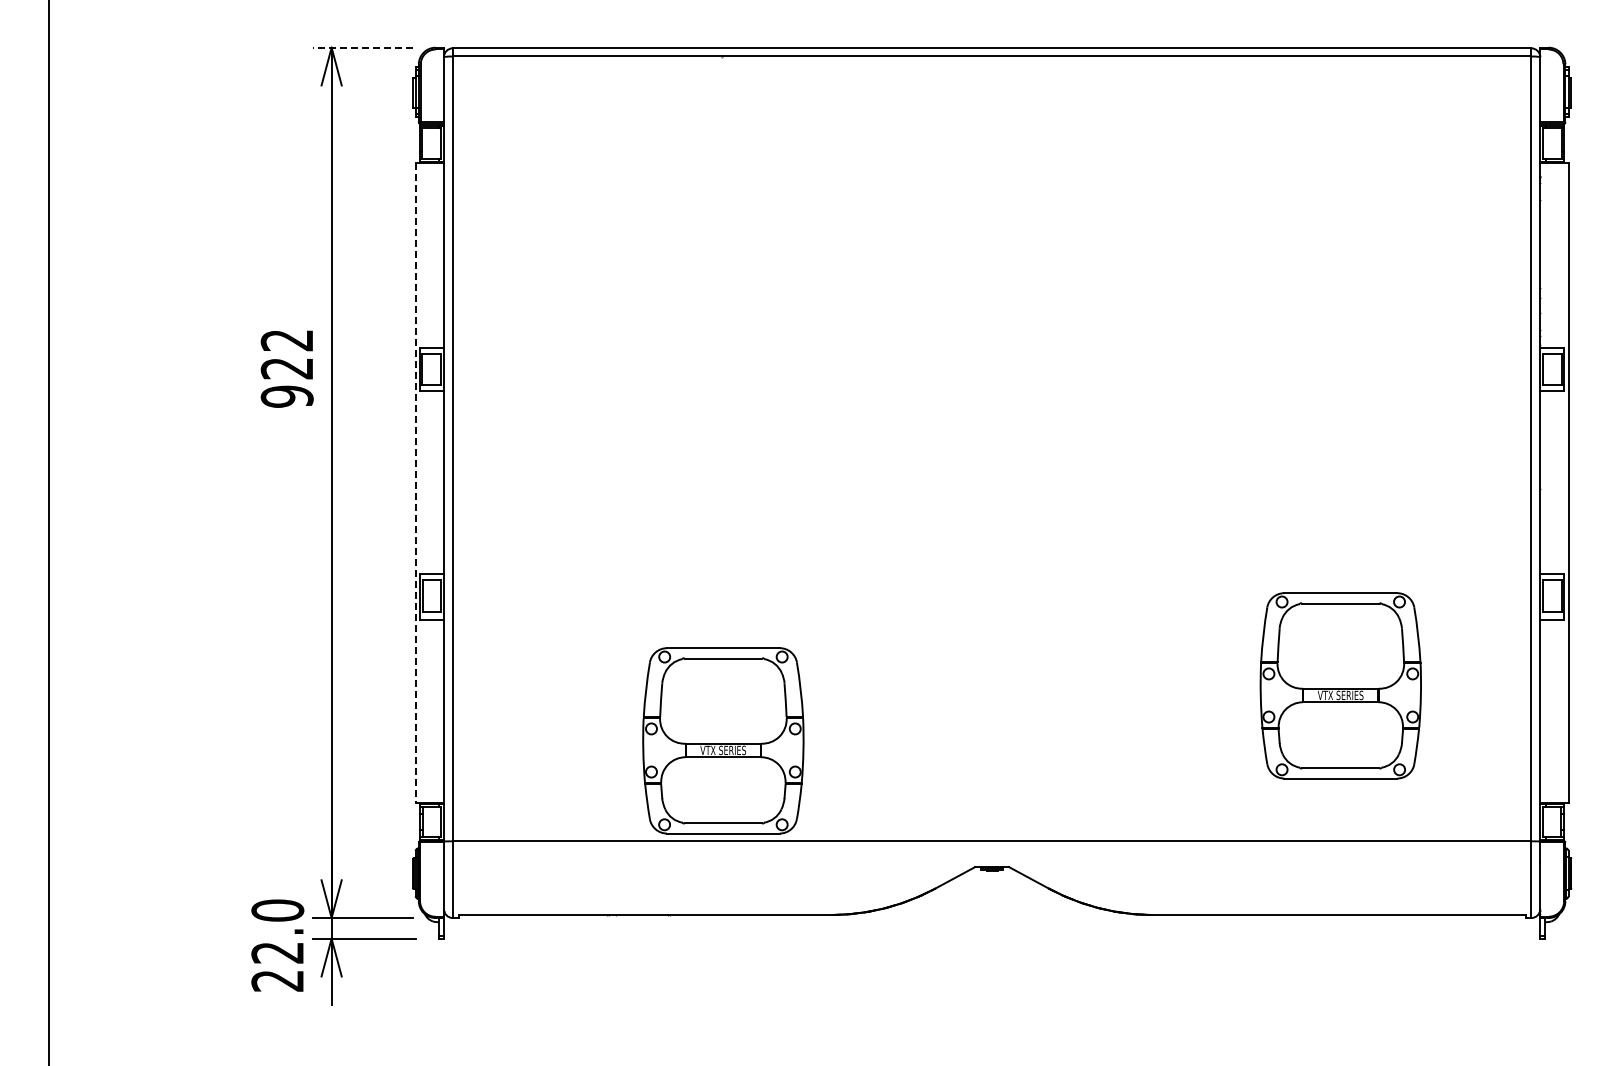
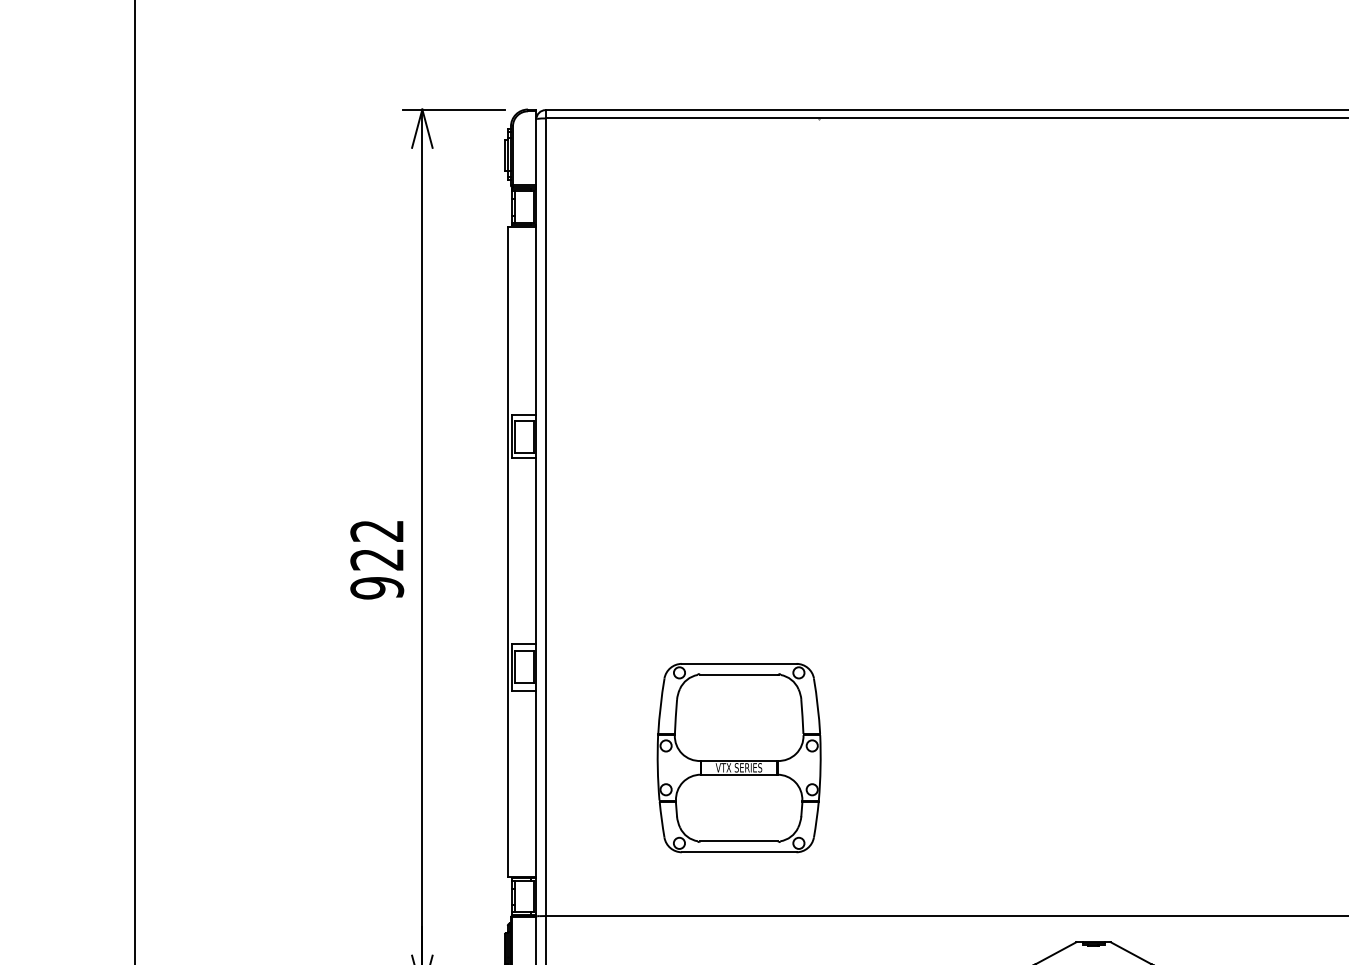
line: (362, 47) -> (453, 109), dashed -> solid
text: (286, 368) -> (376, 559), moved
line: (415, 482) -> (507, 551), dashed -> solid
part: (723, 740) -> (739, 757), moved

